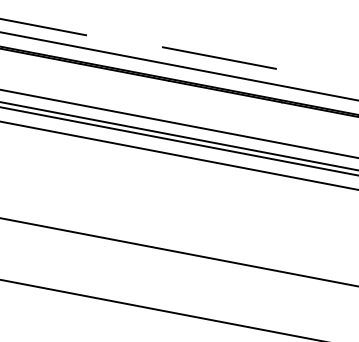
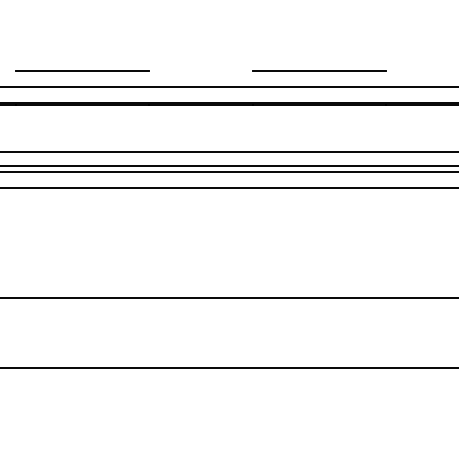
line: (219, 57) -> (319, 70), moved

